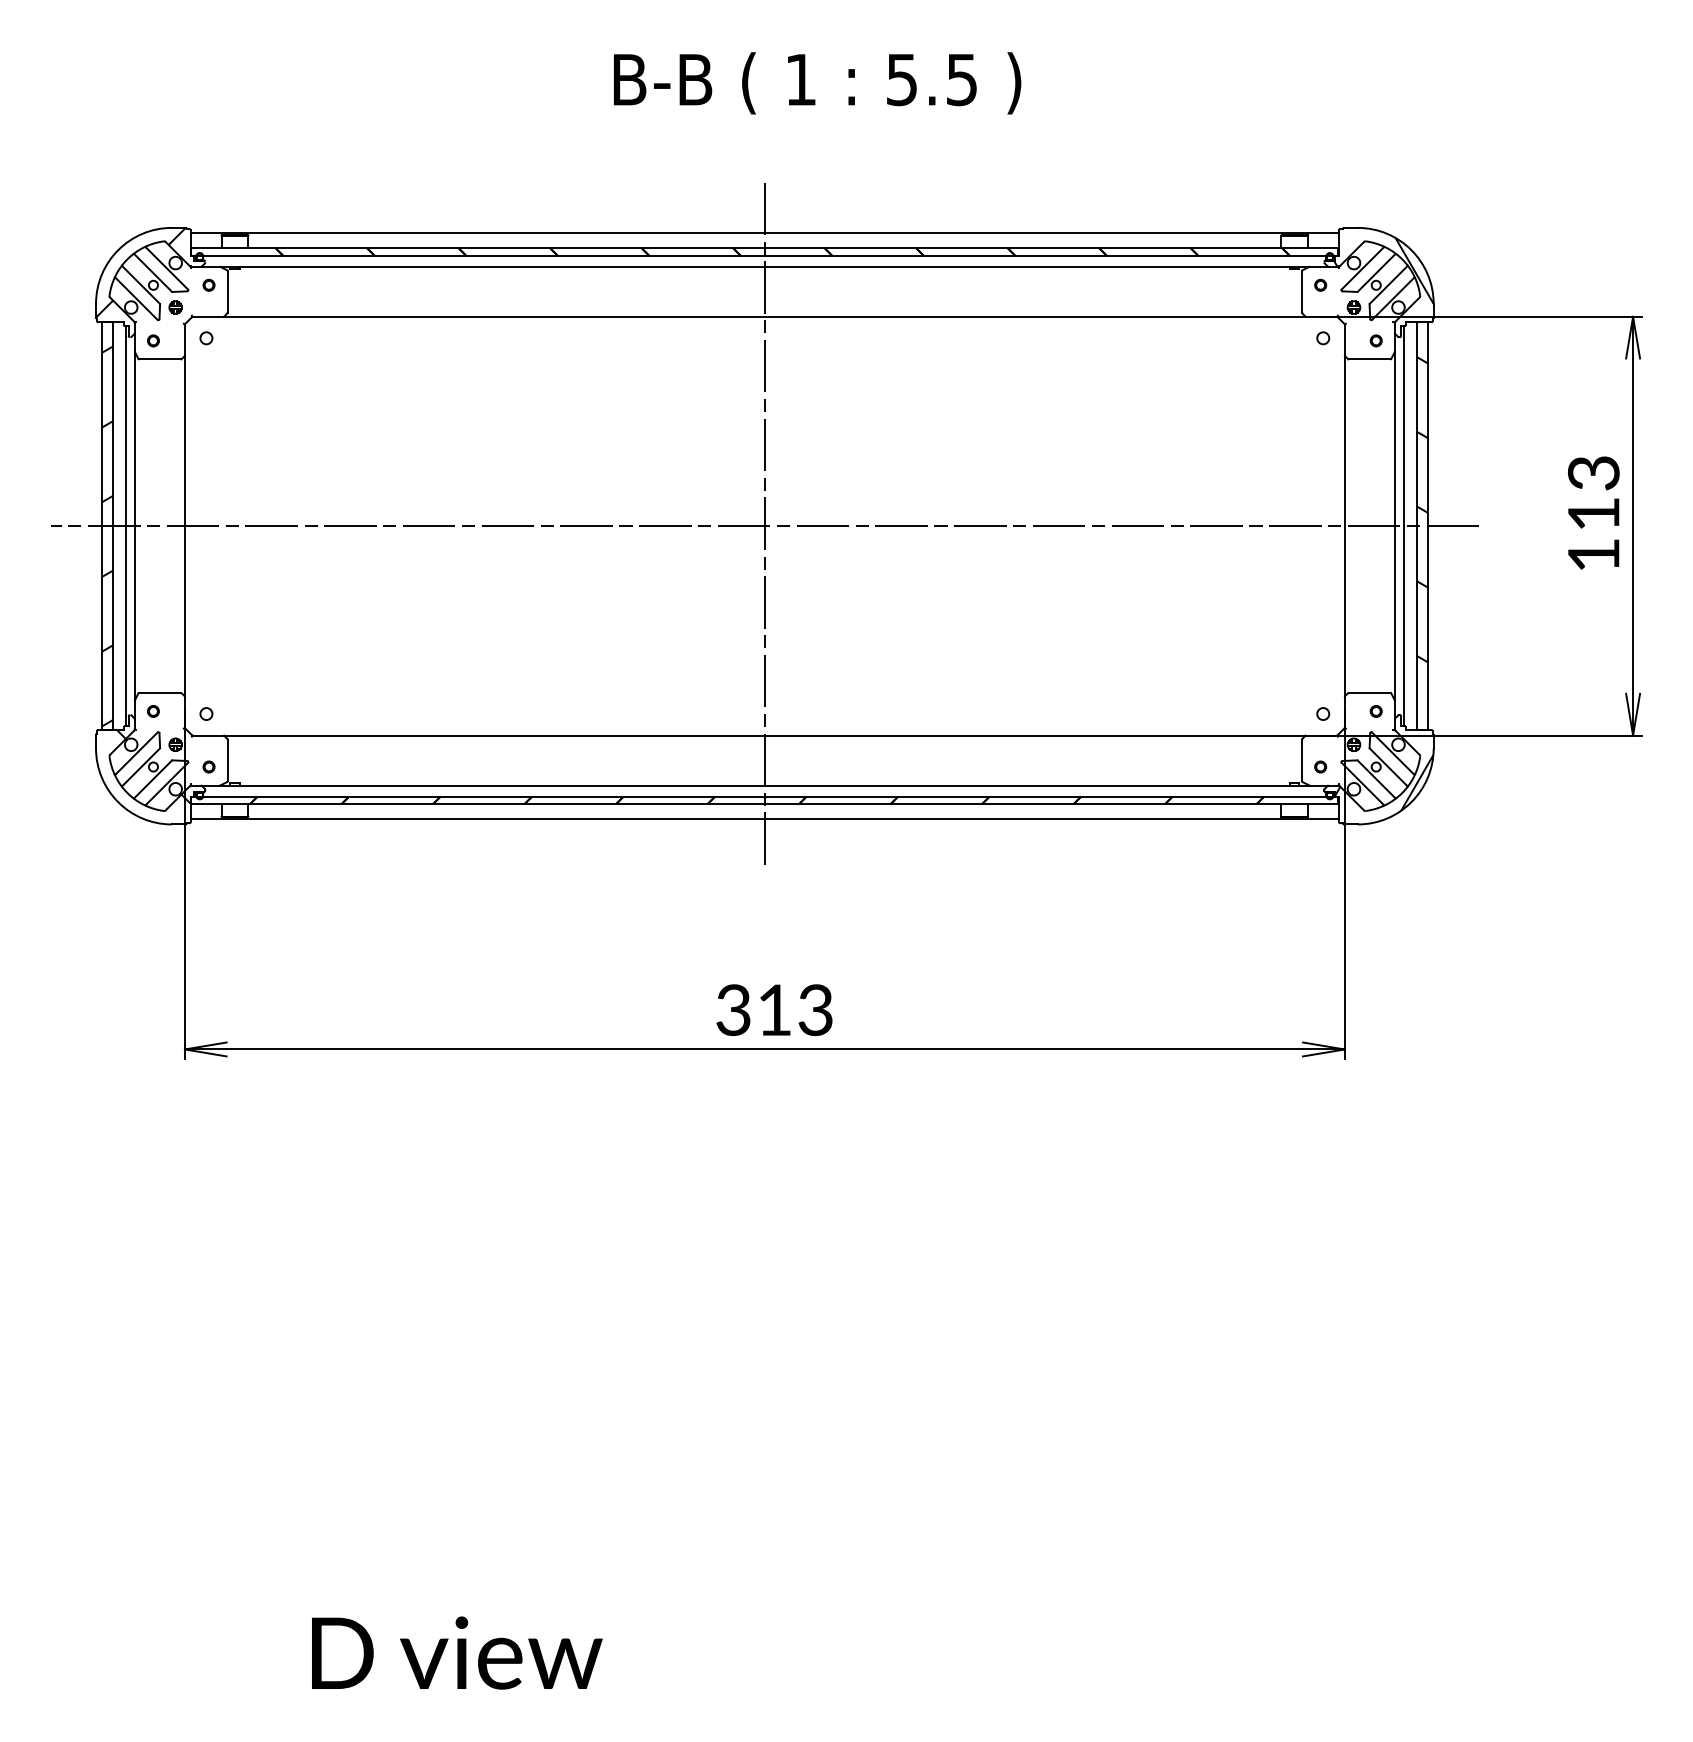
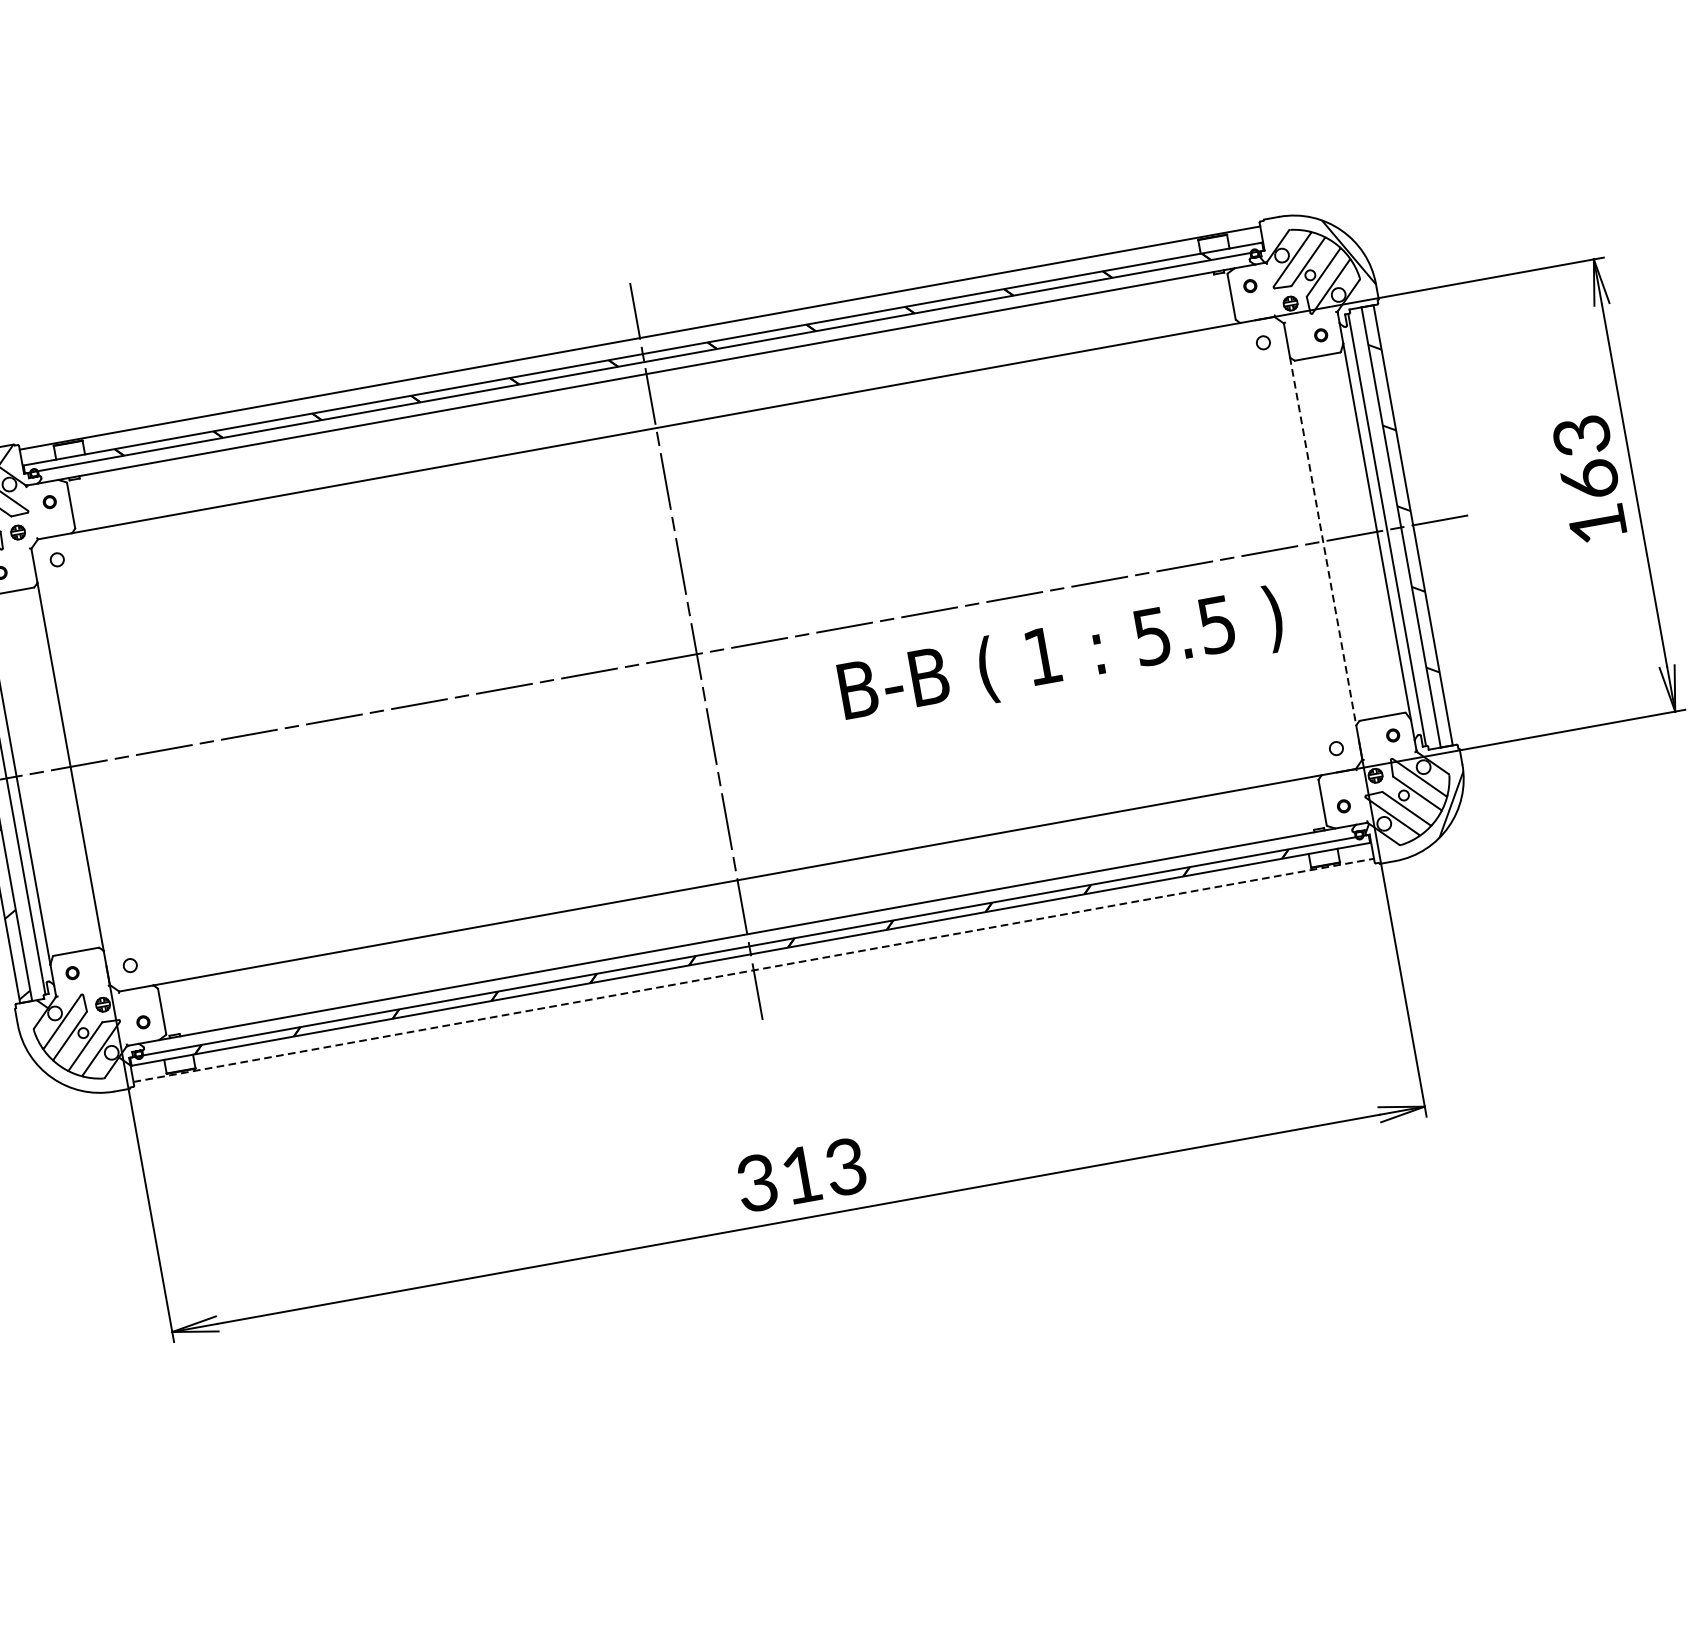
text: (817, 83) -> (1061, 656), moved
text: (1593, 513) -> (1589, 479), 113 -> 163
line: (1344, 526) -> (1322, 541), solid -> dashed
line: (765, 818) -> (754, 969), solid -> dashed

